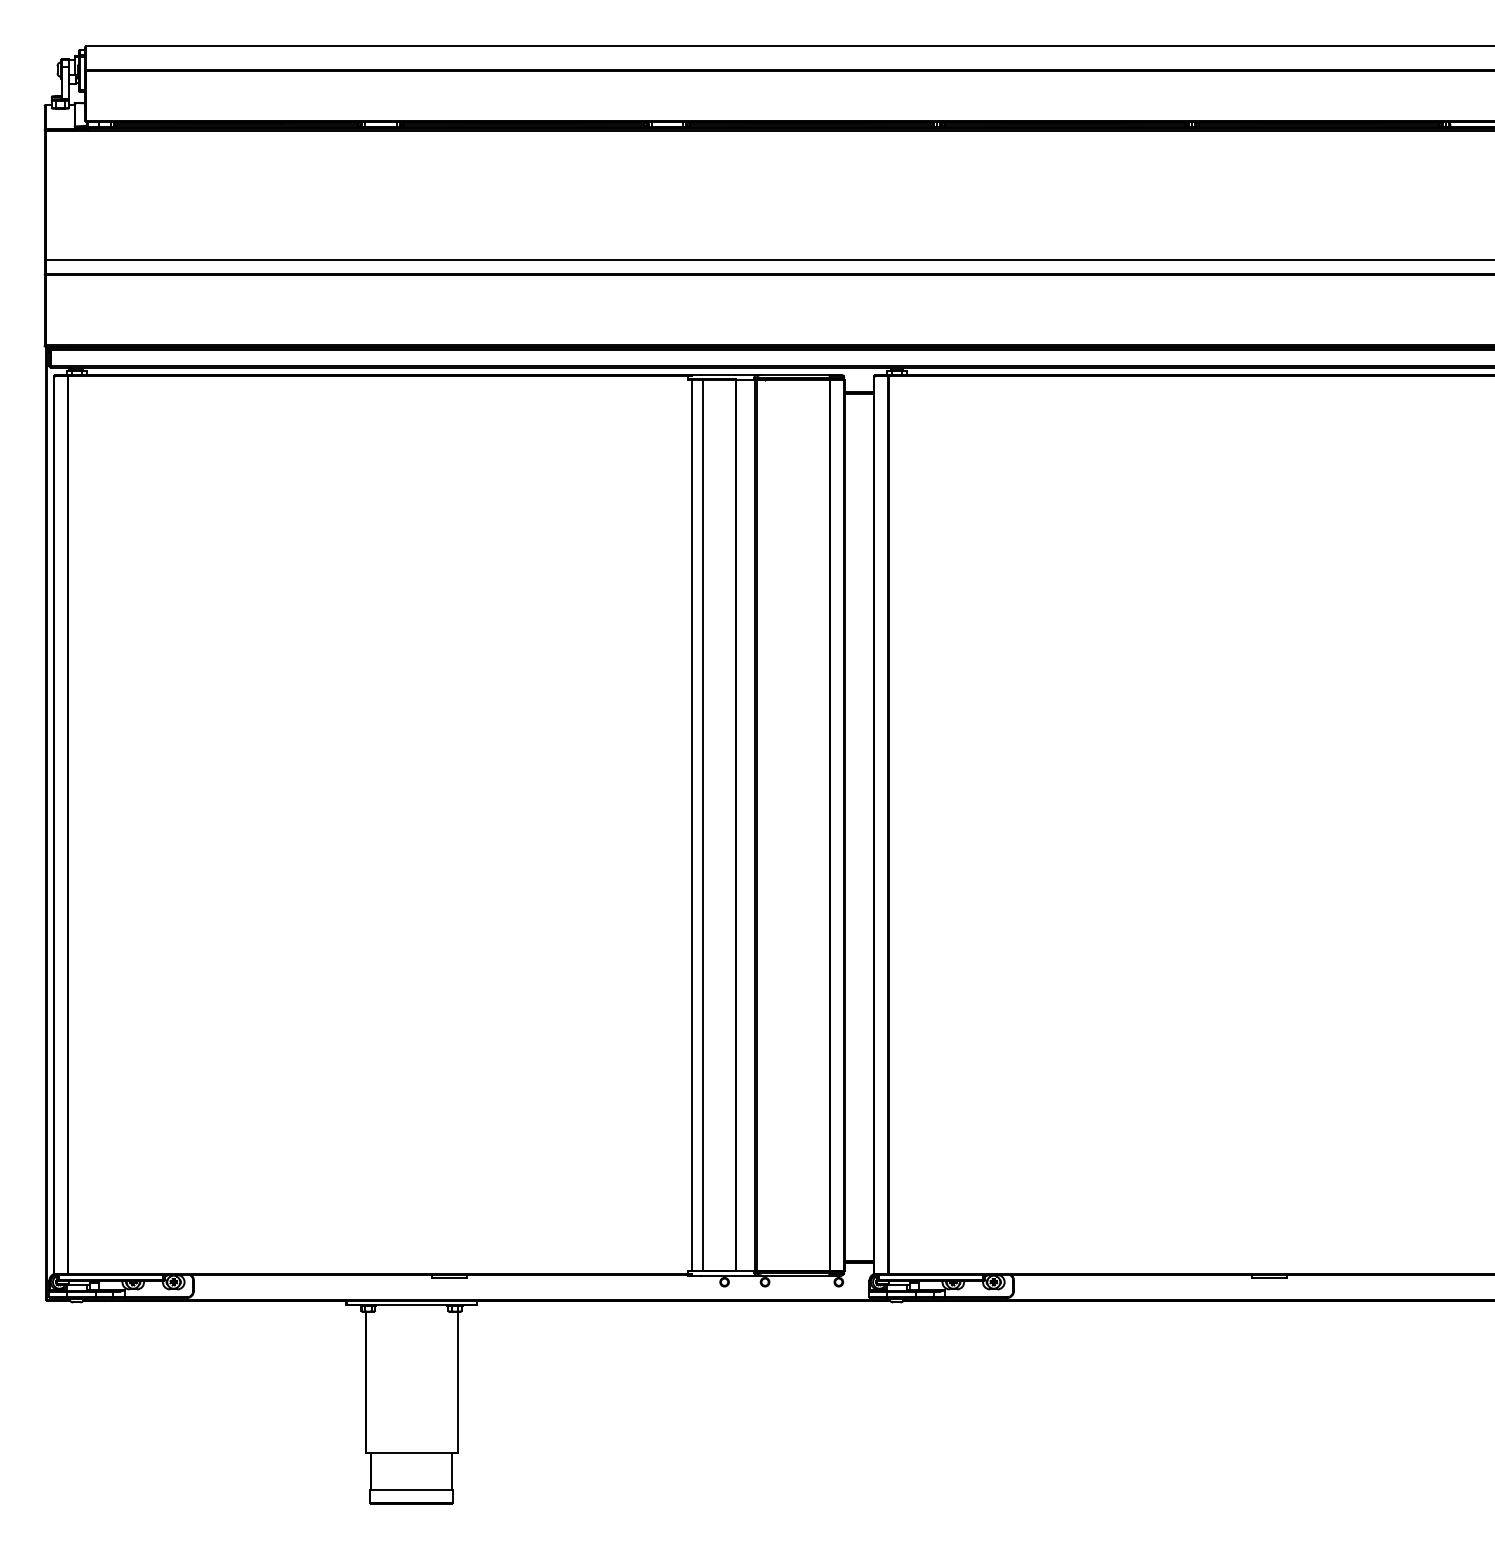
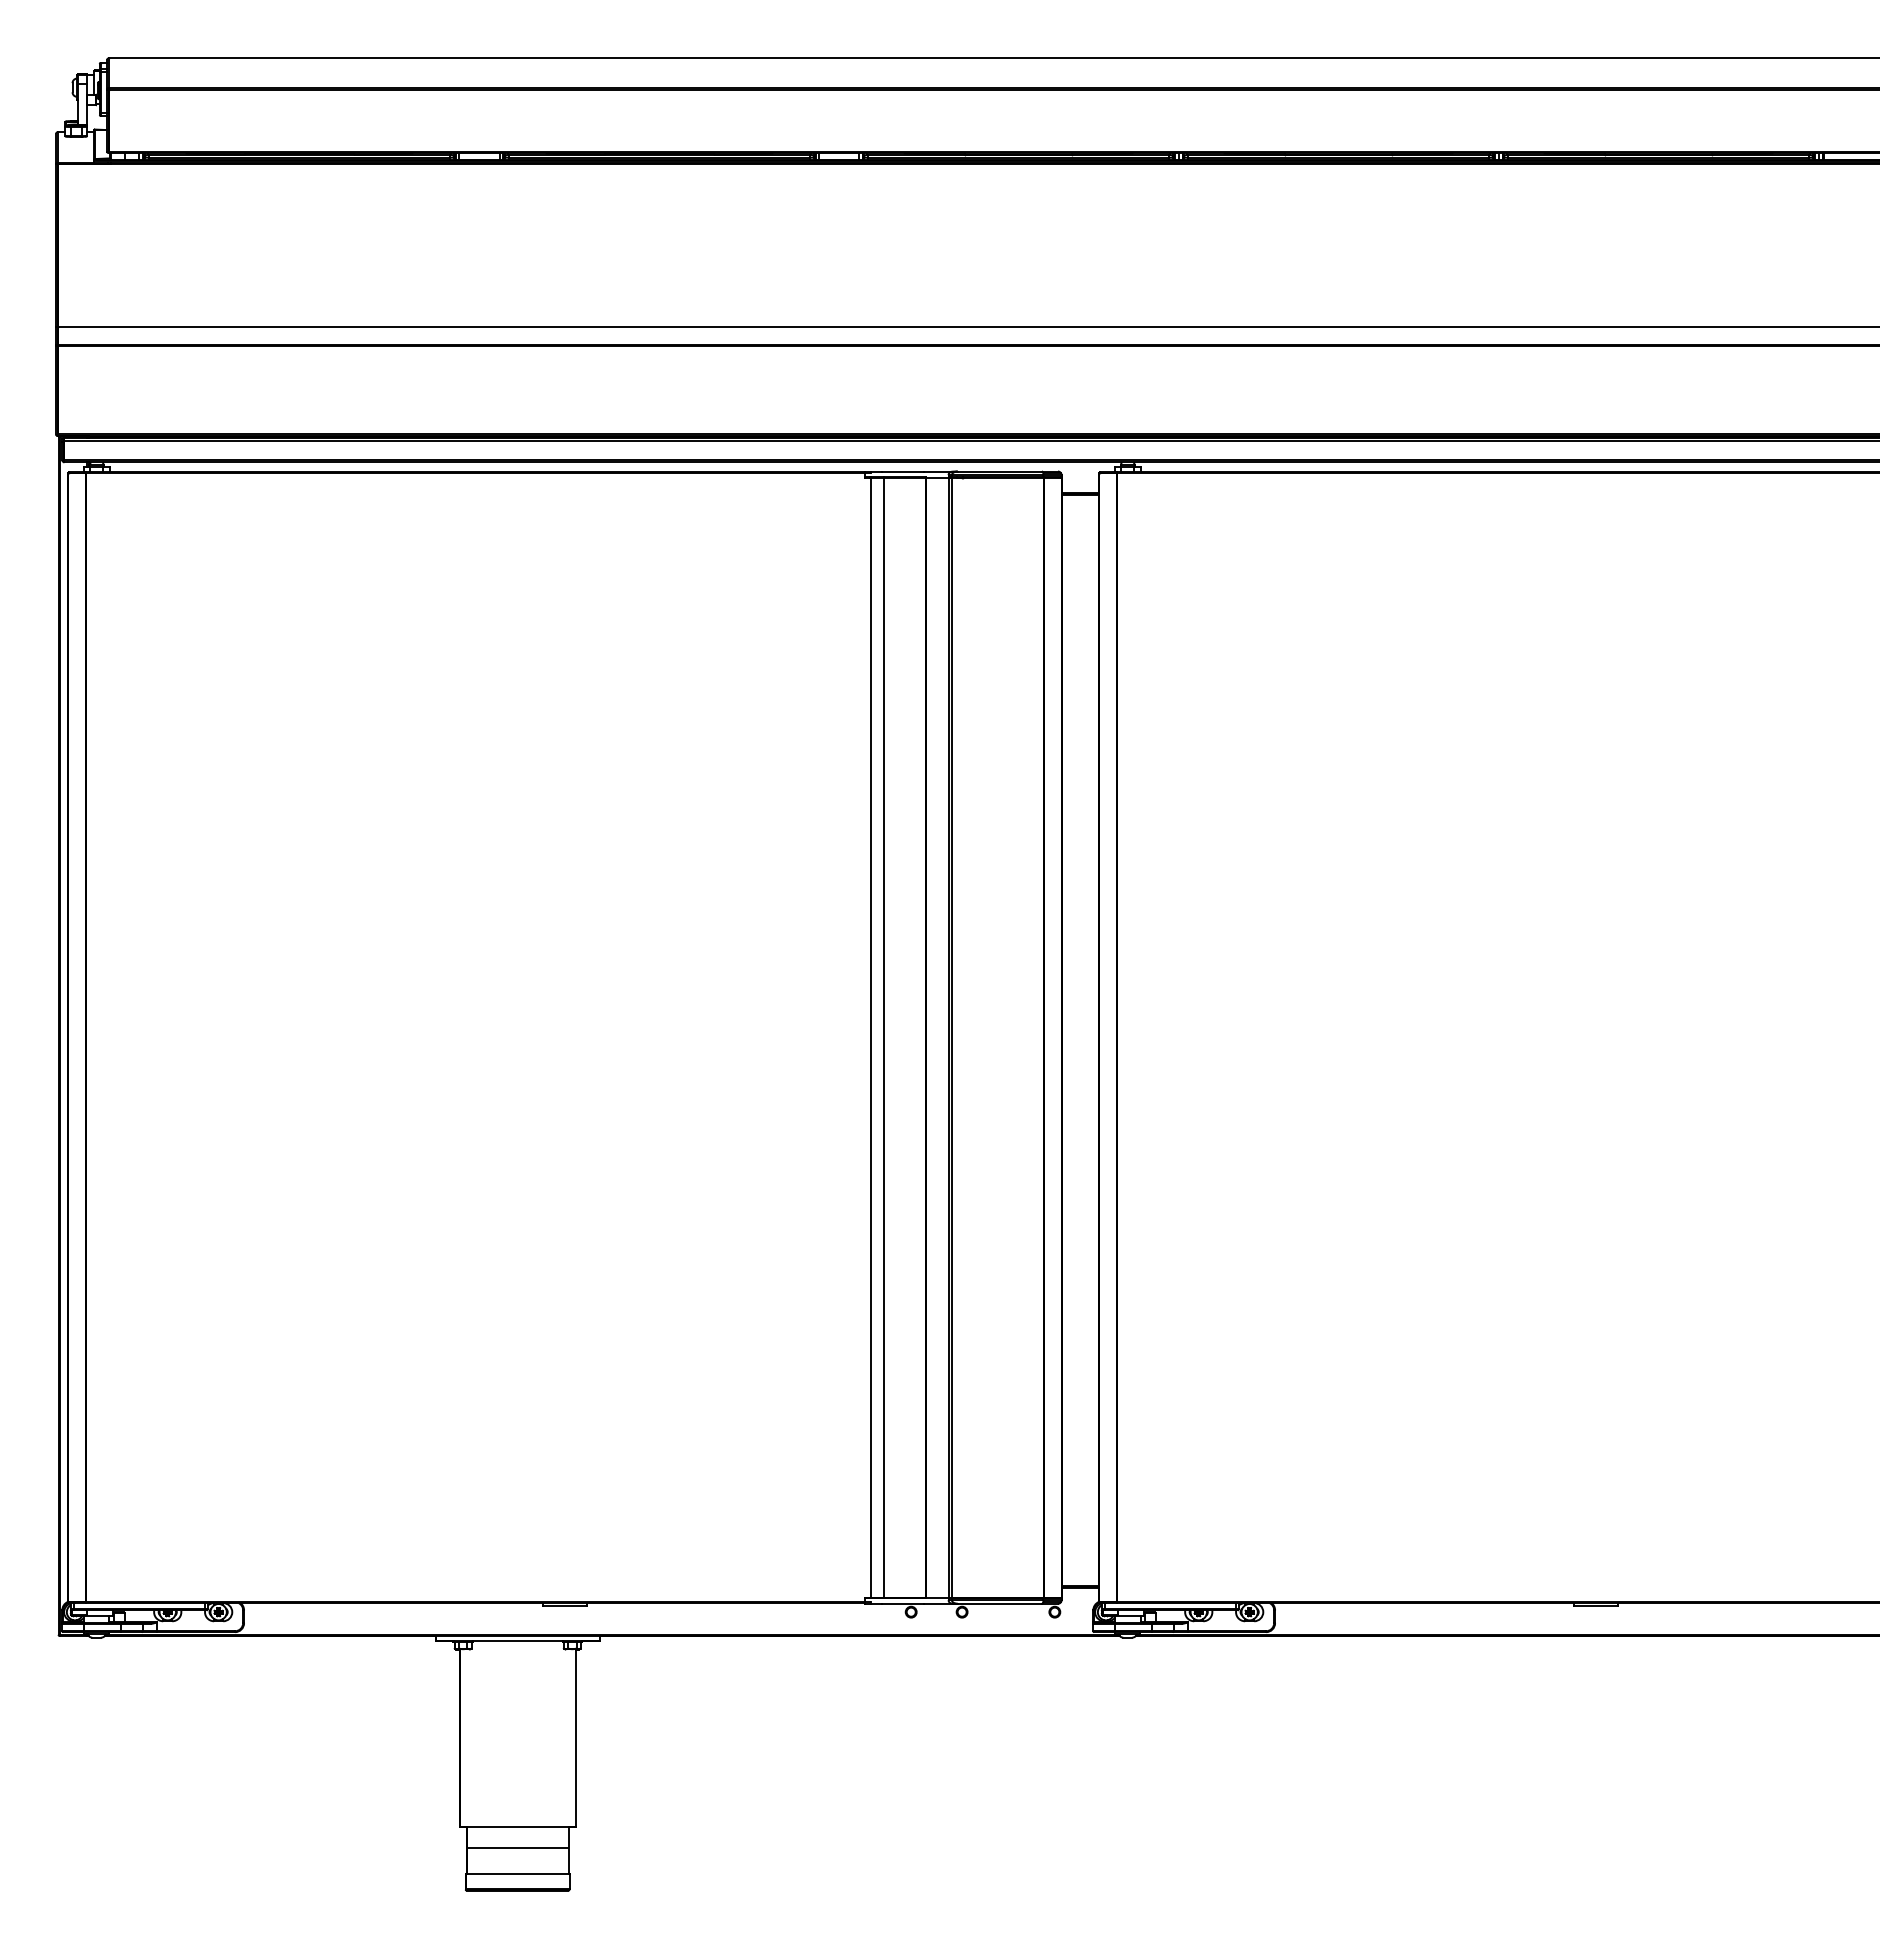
line: (411, 1469) -> (517, 1847), added

